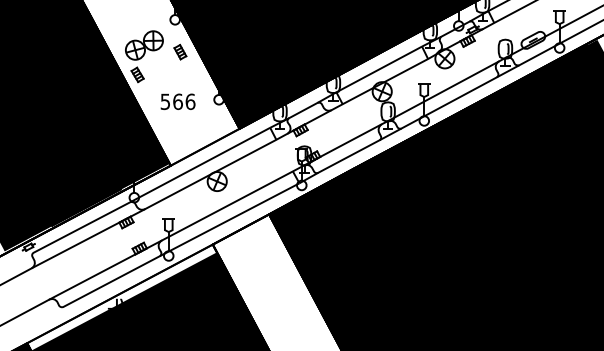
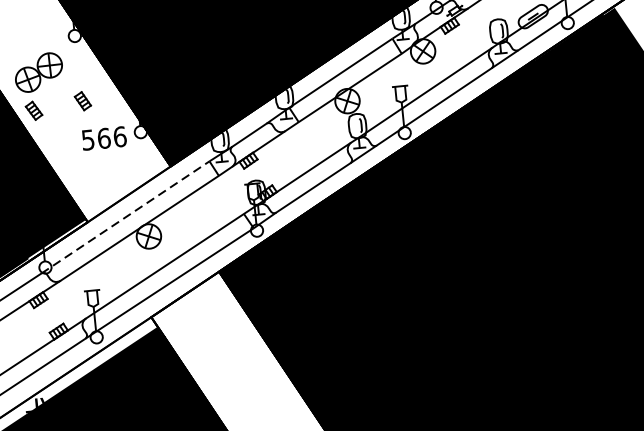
part: (180, 51) -> (82, 100), moved
text: (177, 101) -> (103, 138), moved
line: (200, 164) -> (125, 216), solid -> dashed

